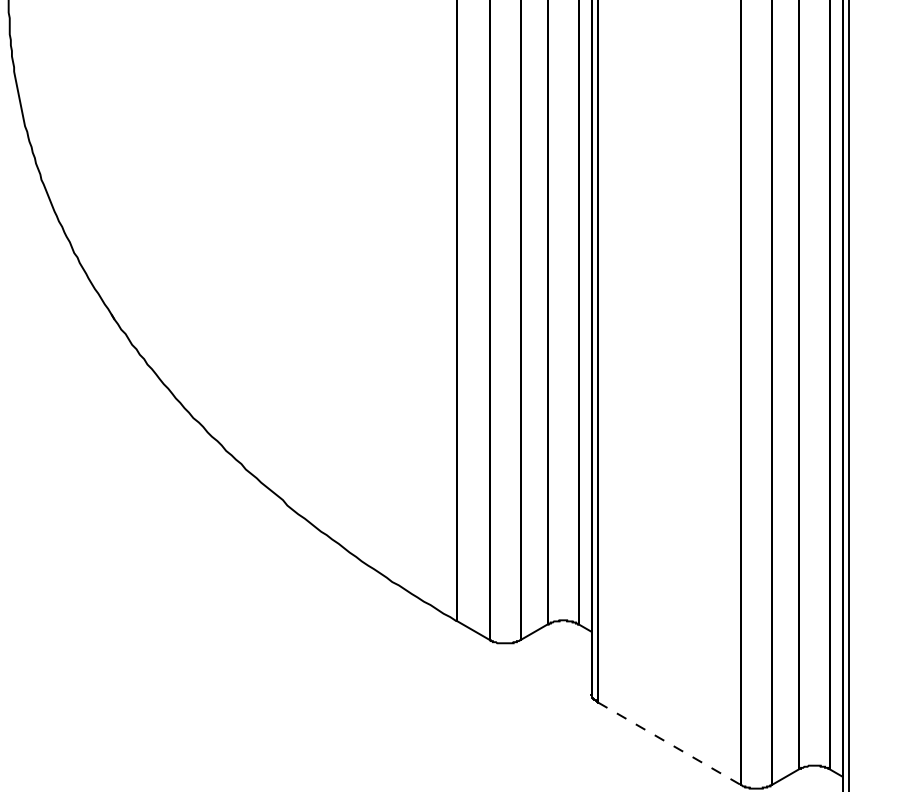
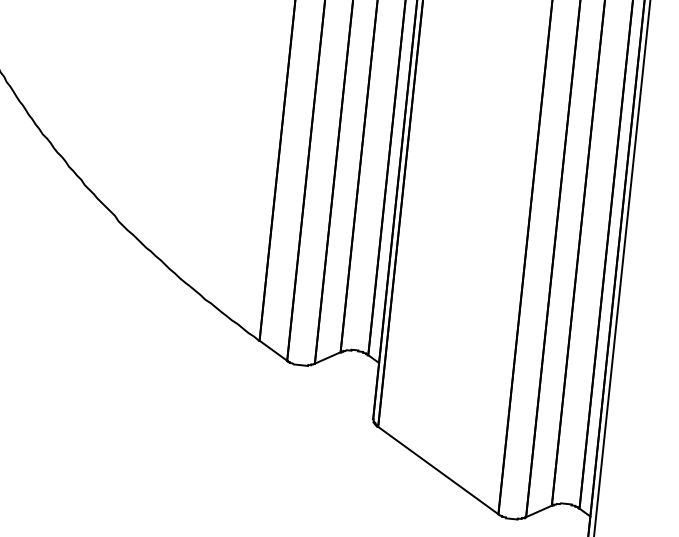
line: (669, 743) -> (438, 470), dashed -> solid

